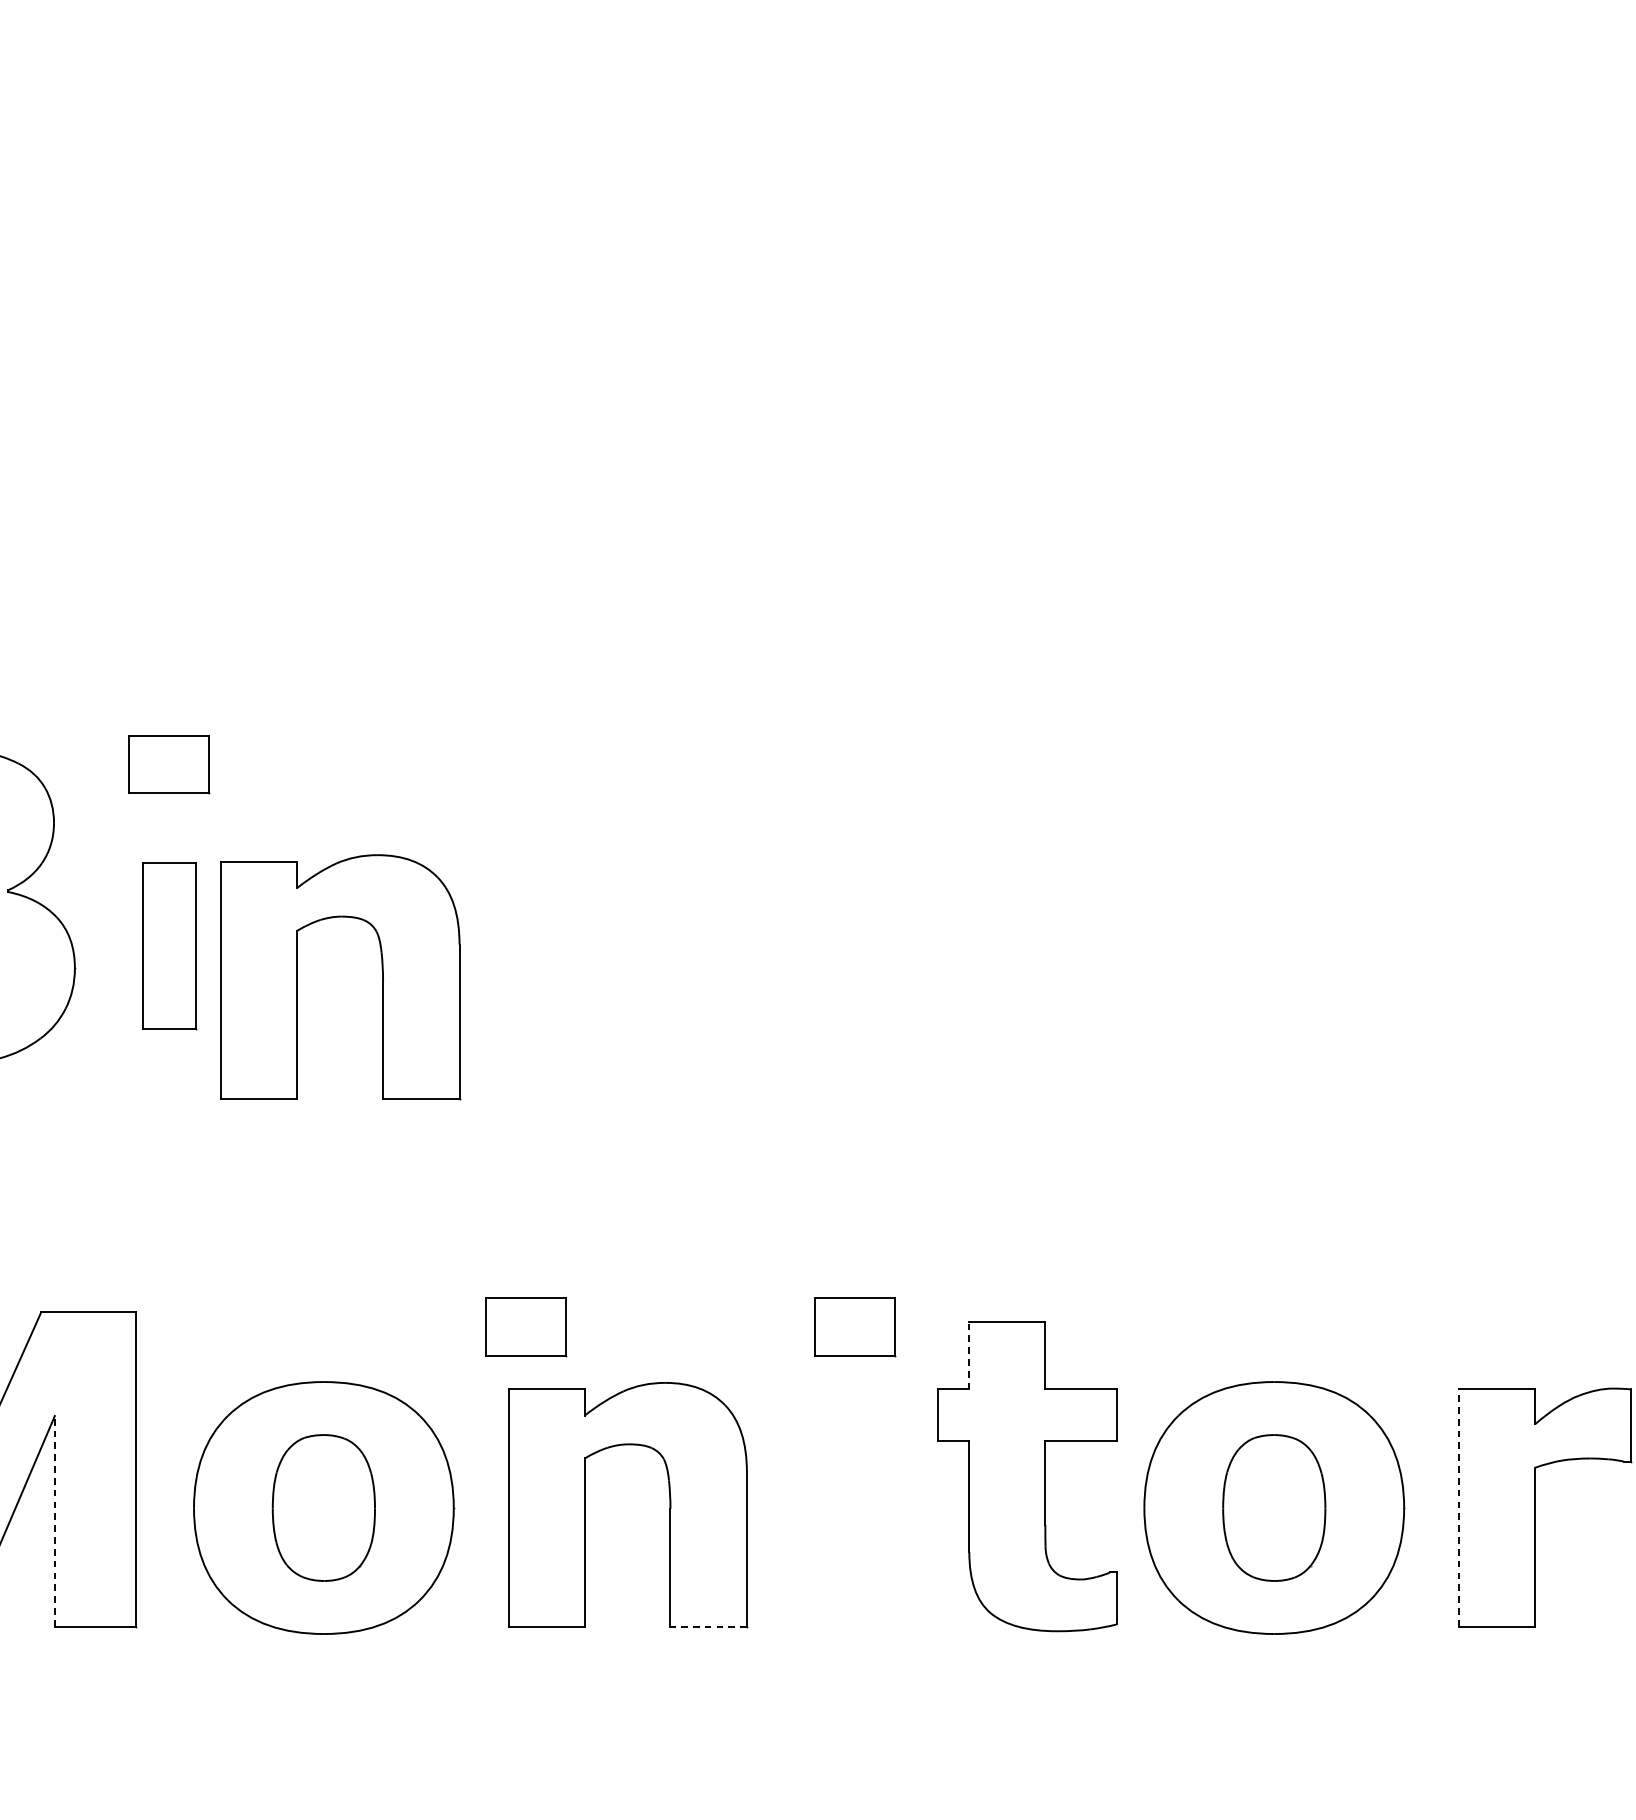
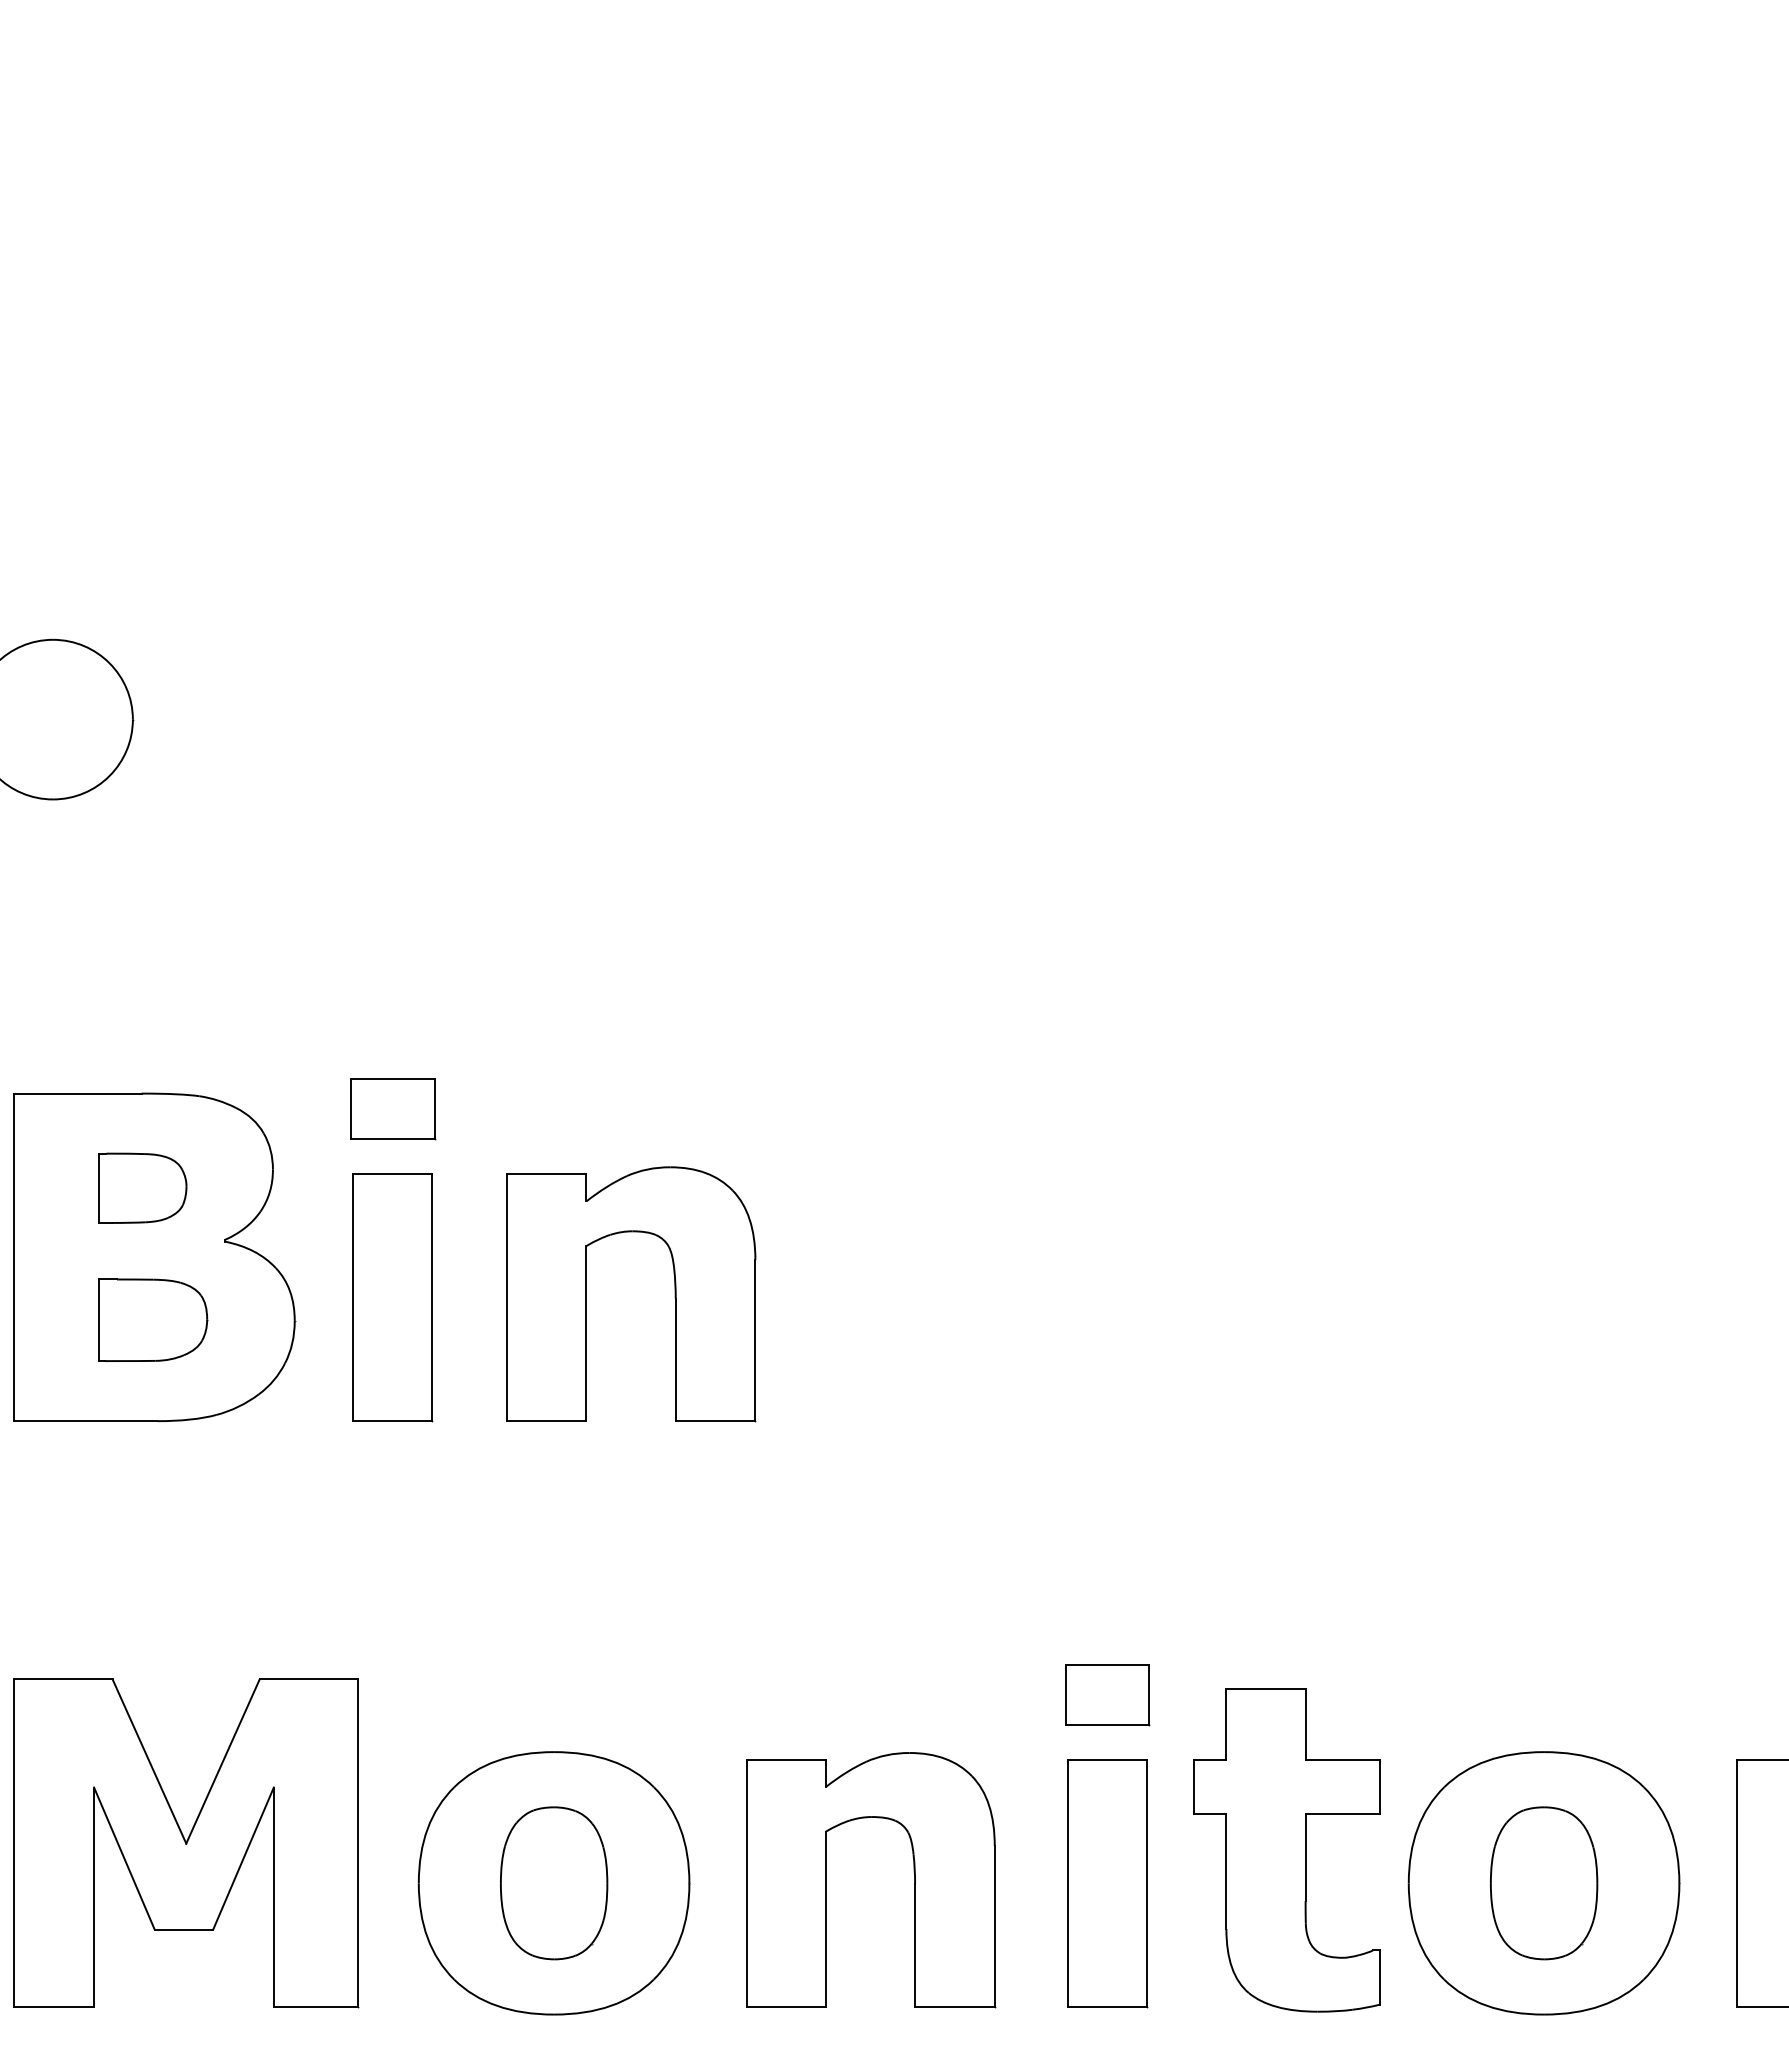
part: (168, 945) -> (392, 1297), size x1.43
part: (381, 977) -> (674, 1294), moved
part: (525, 1327) -> (764, 1695), removed
line: (969, 1355) -> (1226, 1724), dashed -> solid
part: (855, 1508) -> (1107, 1883), added
line: (1459, 1508) -> (1736, 1883), dashed -> solid
line: (54, 1521) -> (273, 1897), dashed -> solid
line: (708, 1626) -> (954, 2006), dashed -> solid

